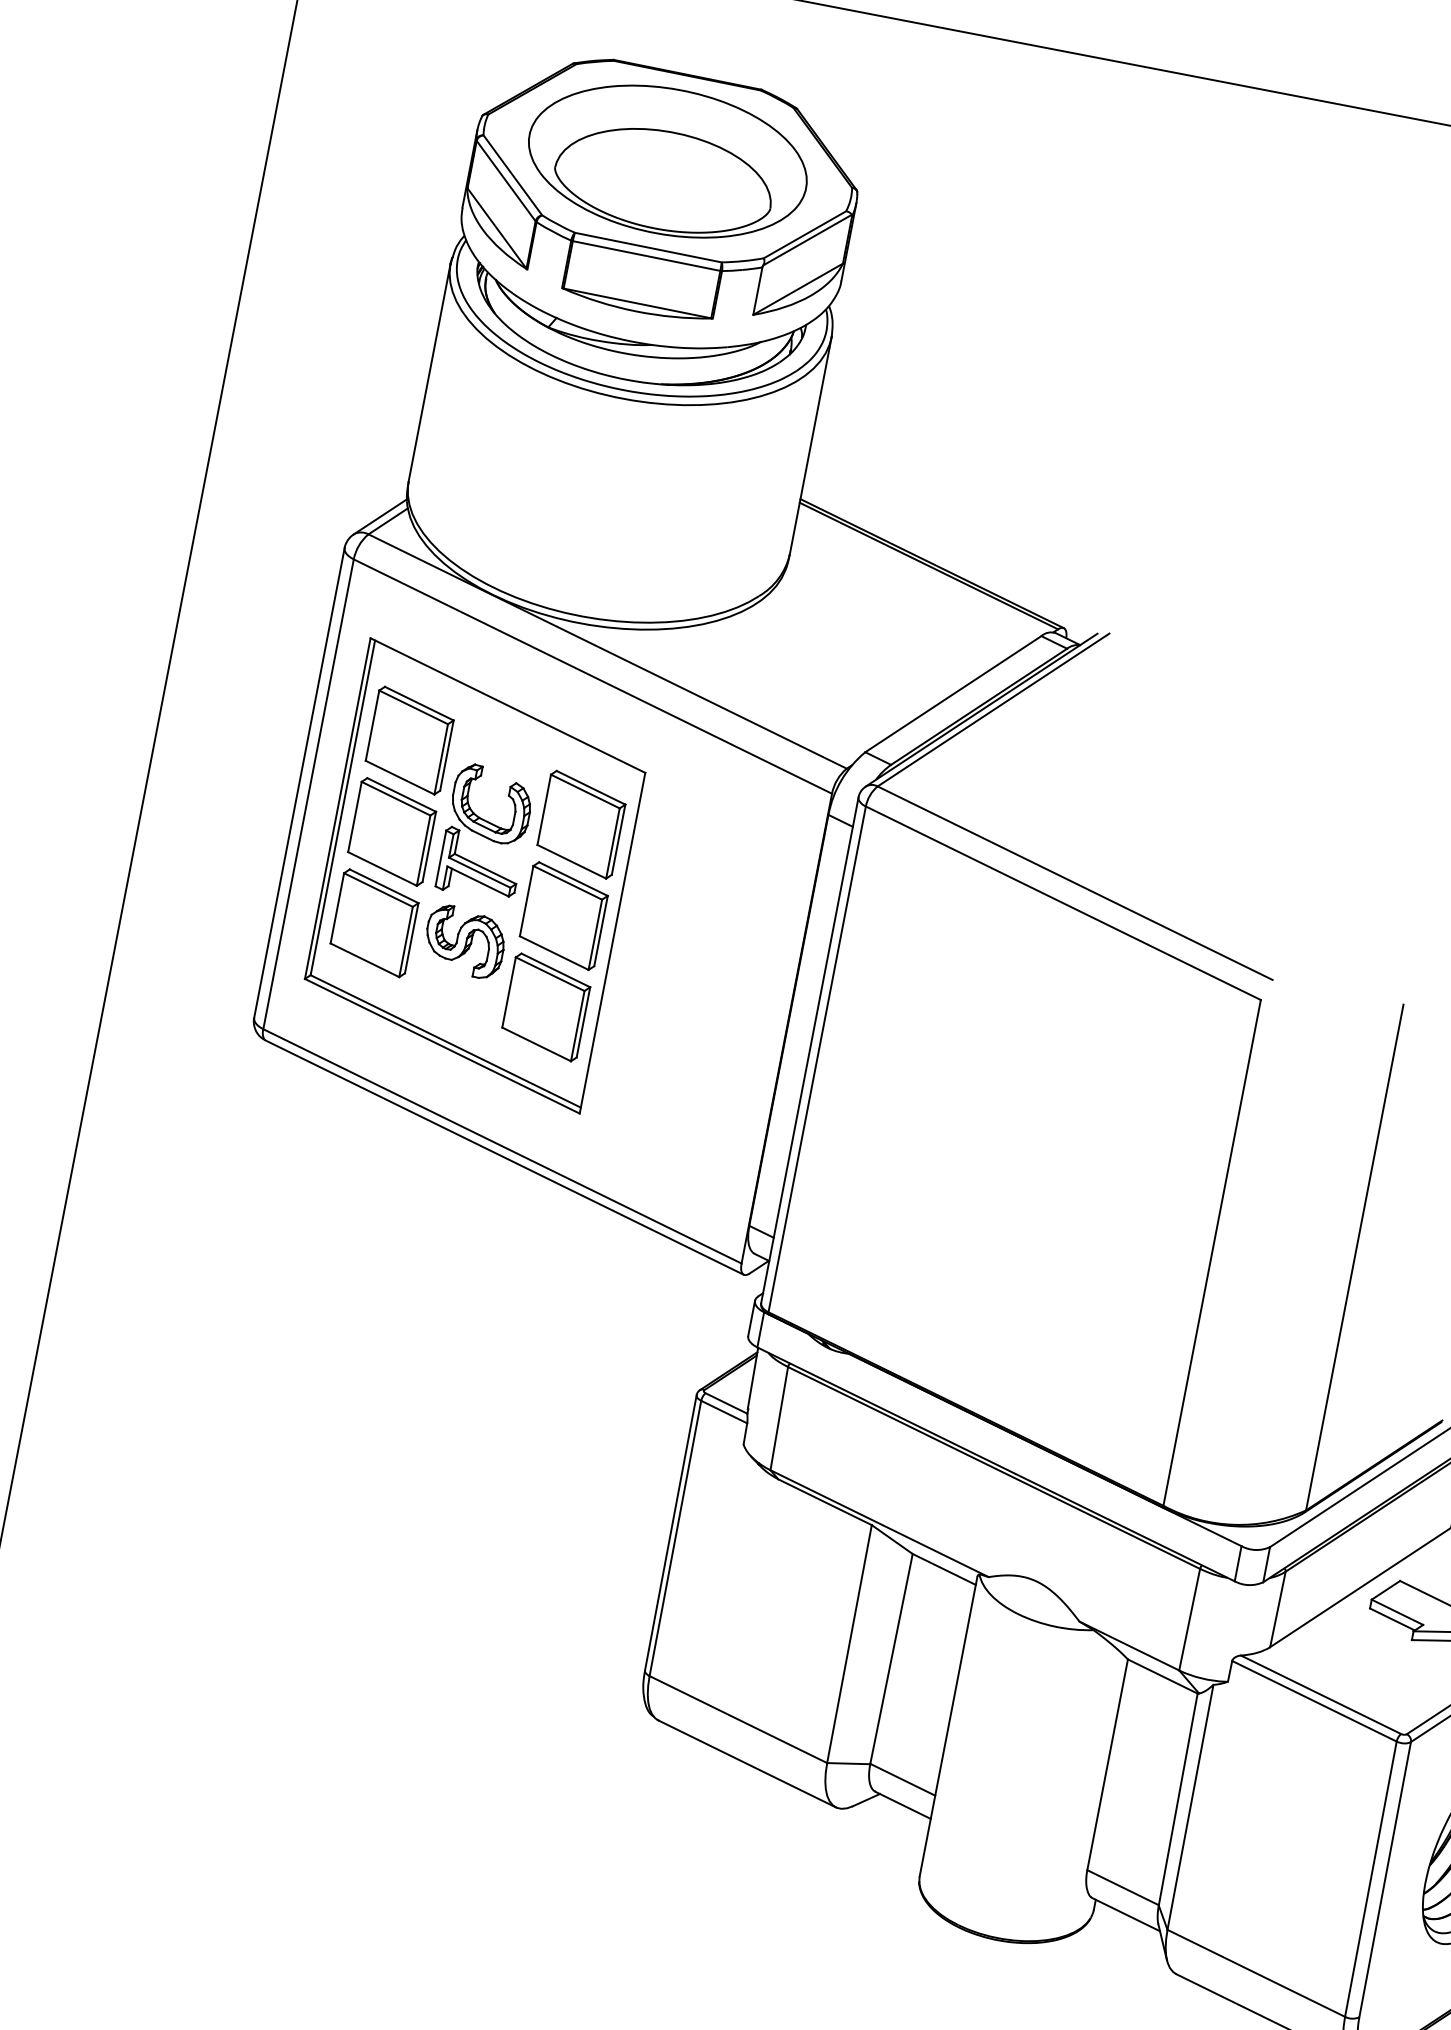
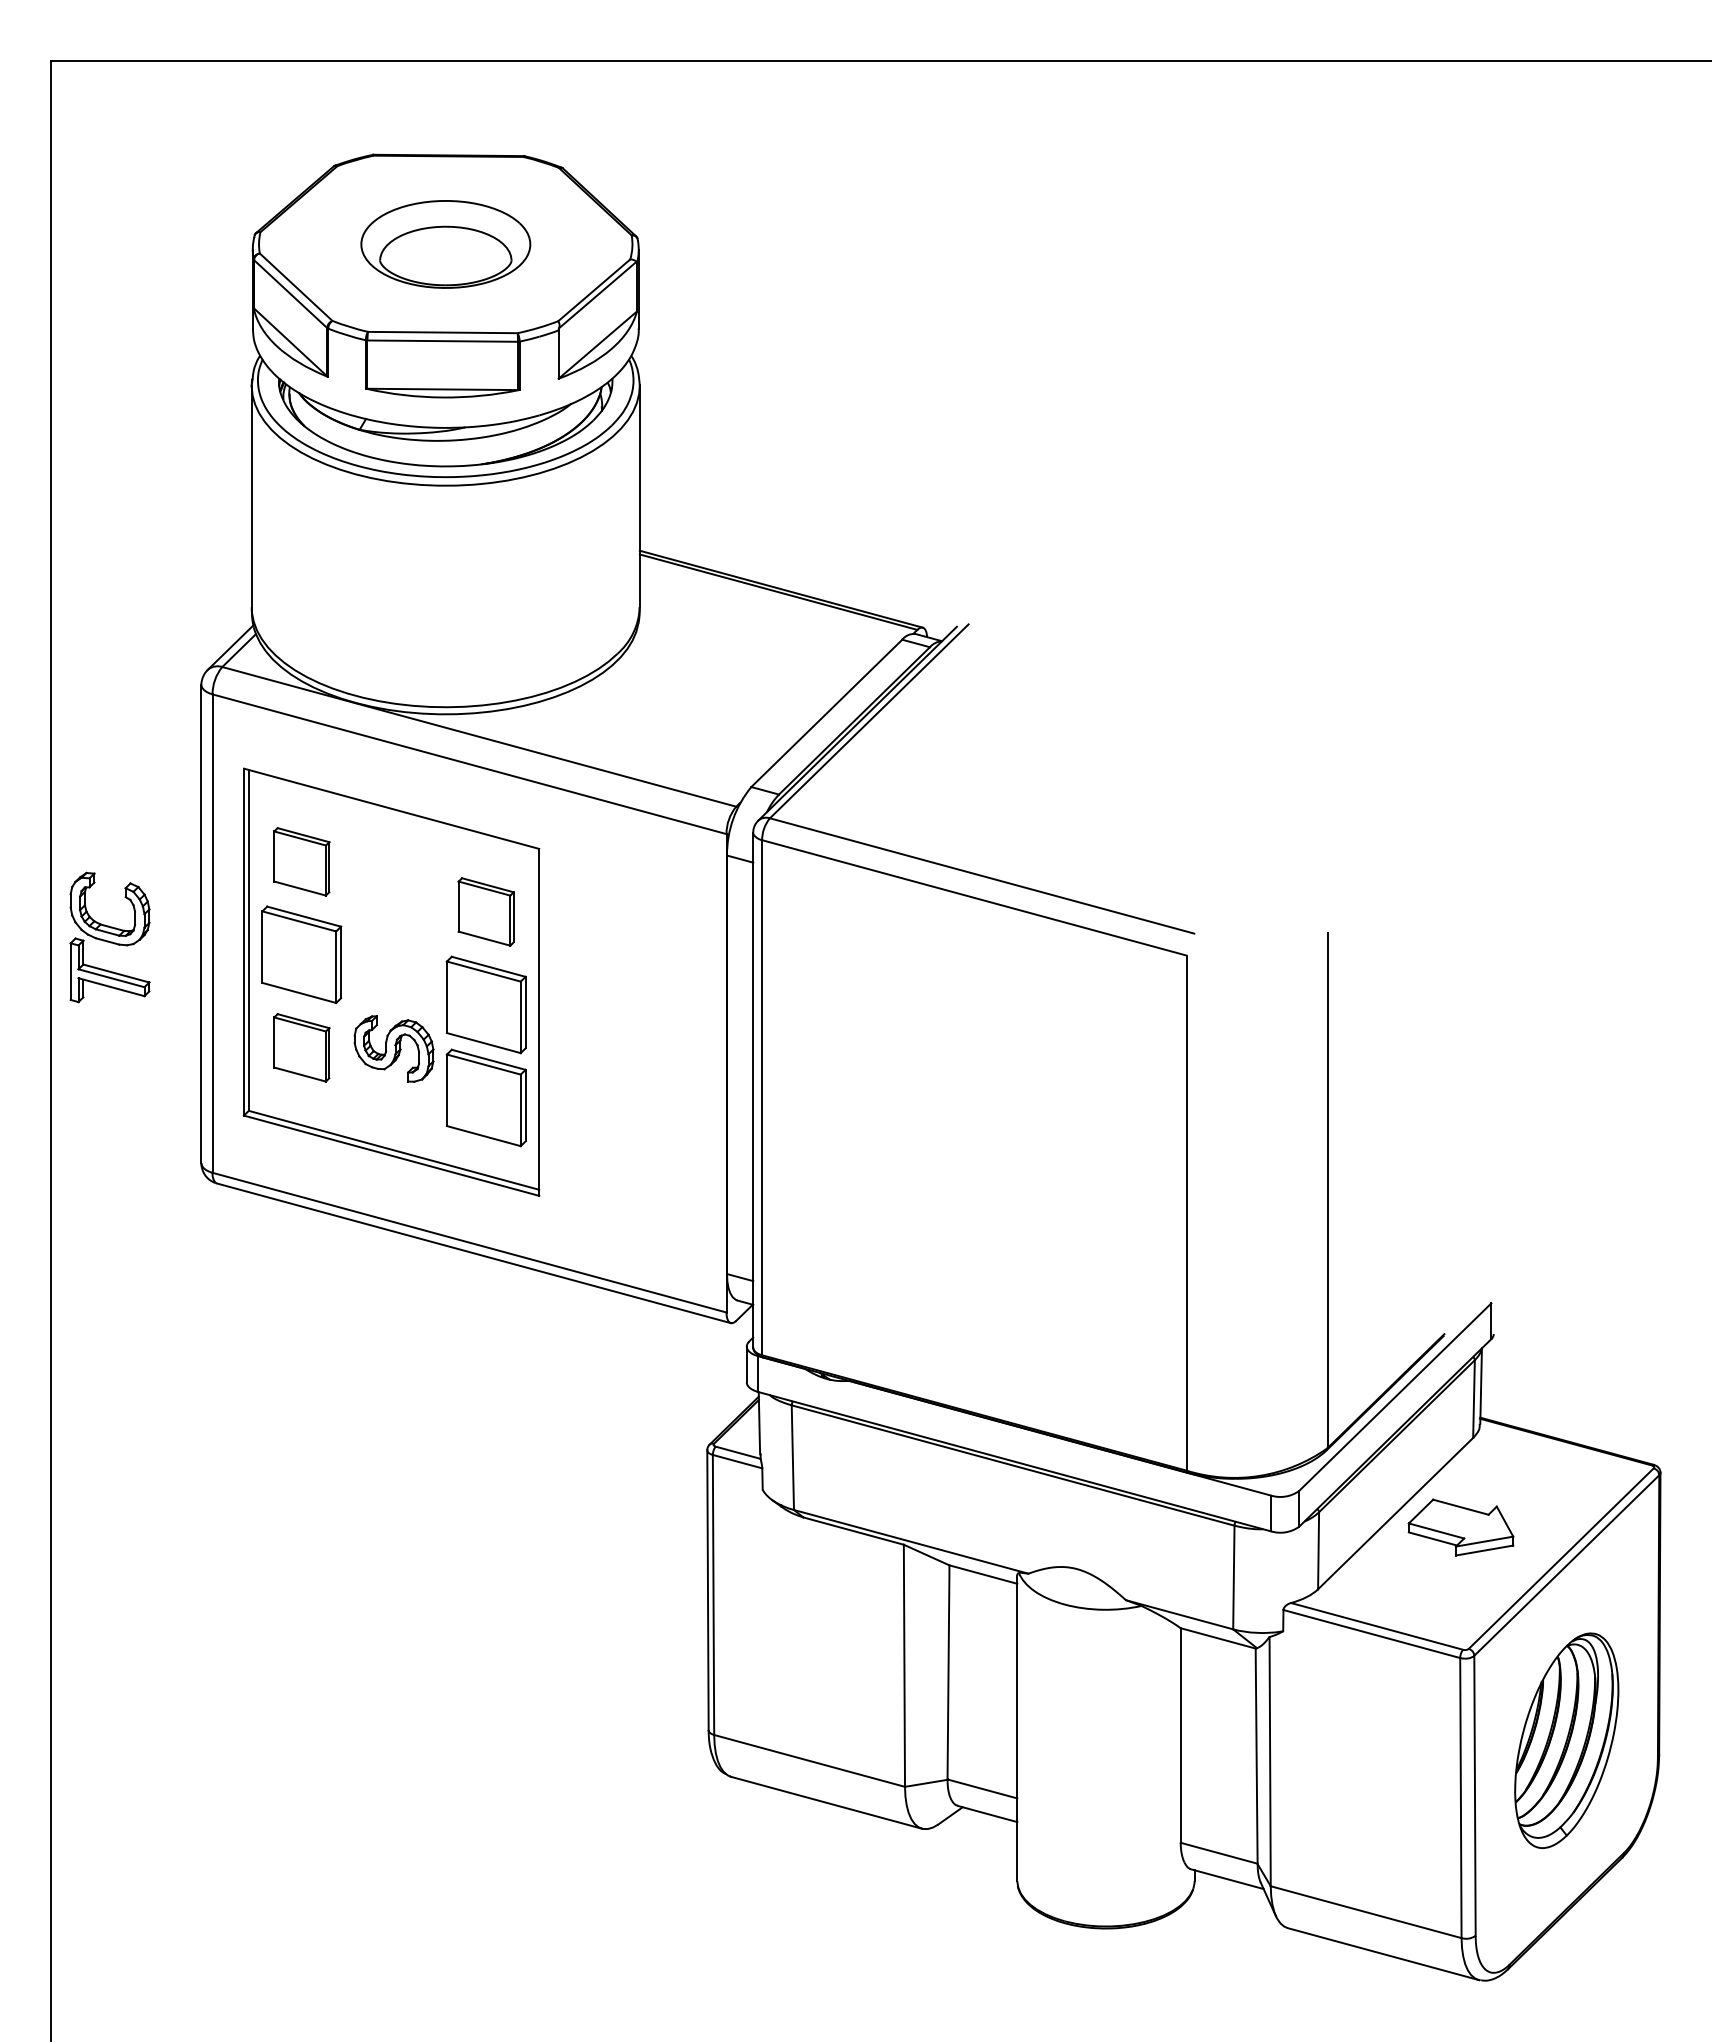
part: (667, 161) -> (445, 244), size x0.6
part: (409, 740) -> (301, 861), size x0.7
part: (580, 824) -> (485, 911), size x0.7
part: (485, 832) -> (109, 937), moved
part: (374, 922) -> (301, 1047), size x0.7

